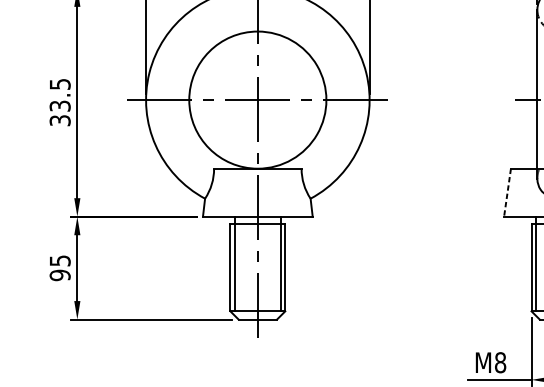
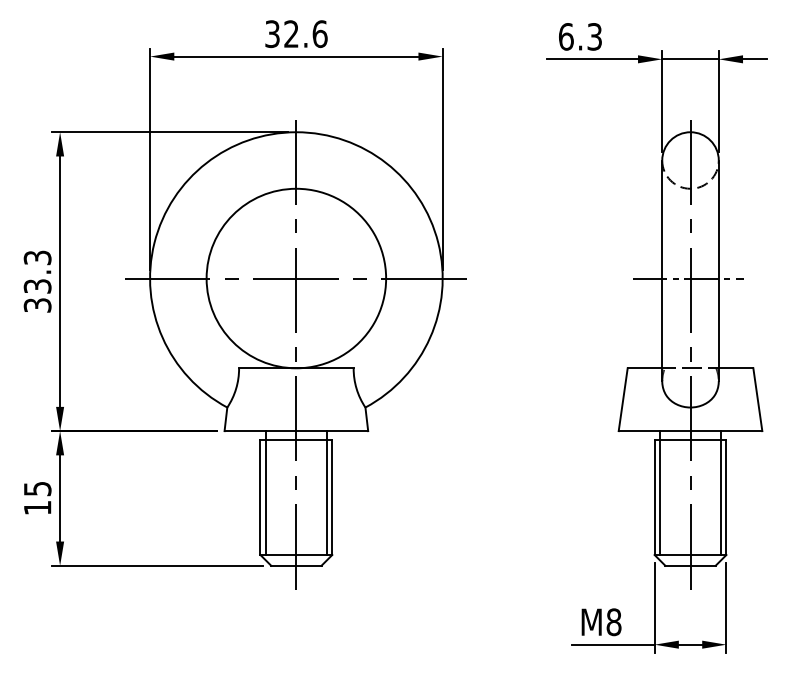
text: (59, 84) -> (36, 257), 33.5 -> 33.3
line: (507, 192) -> (623, 399), dashed -> solid
text: (60, 275) -> (37, 507), 95 -> 15

